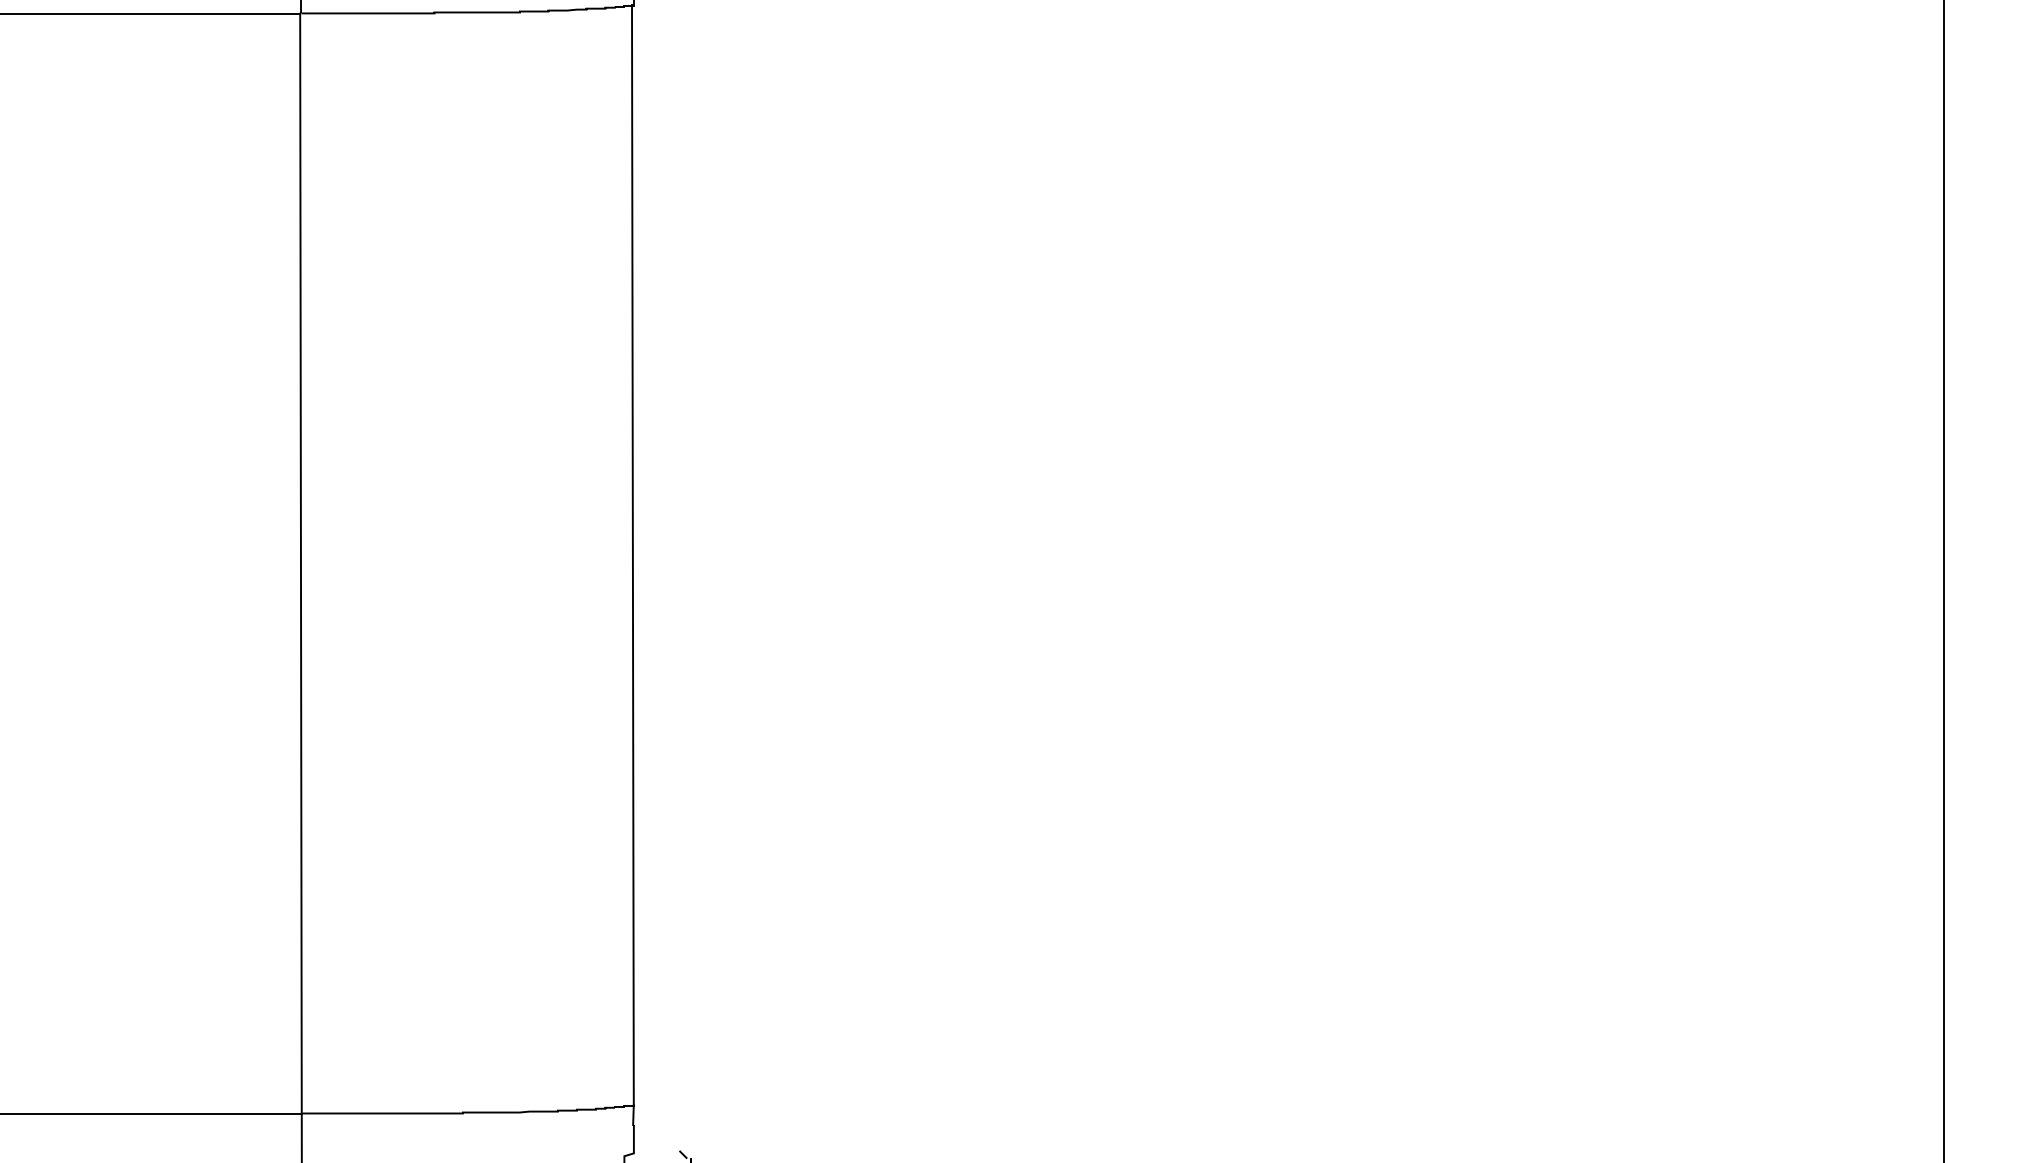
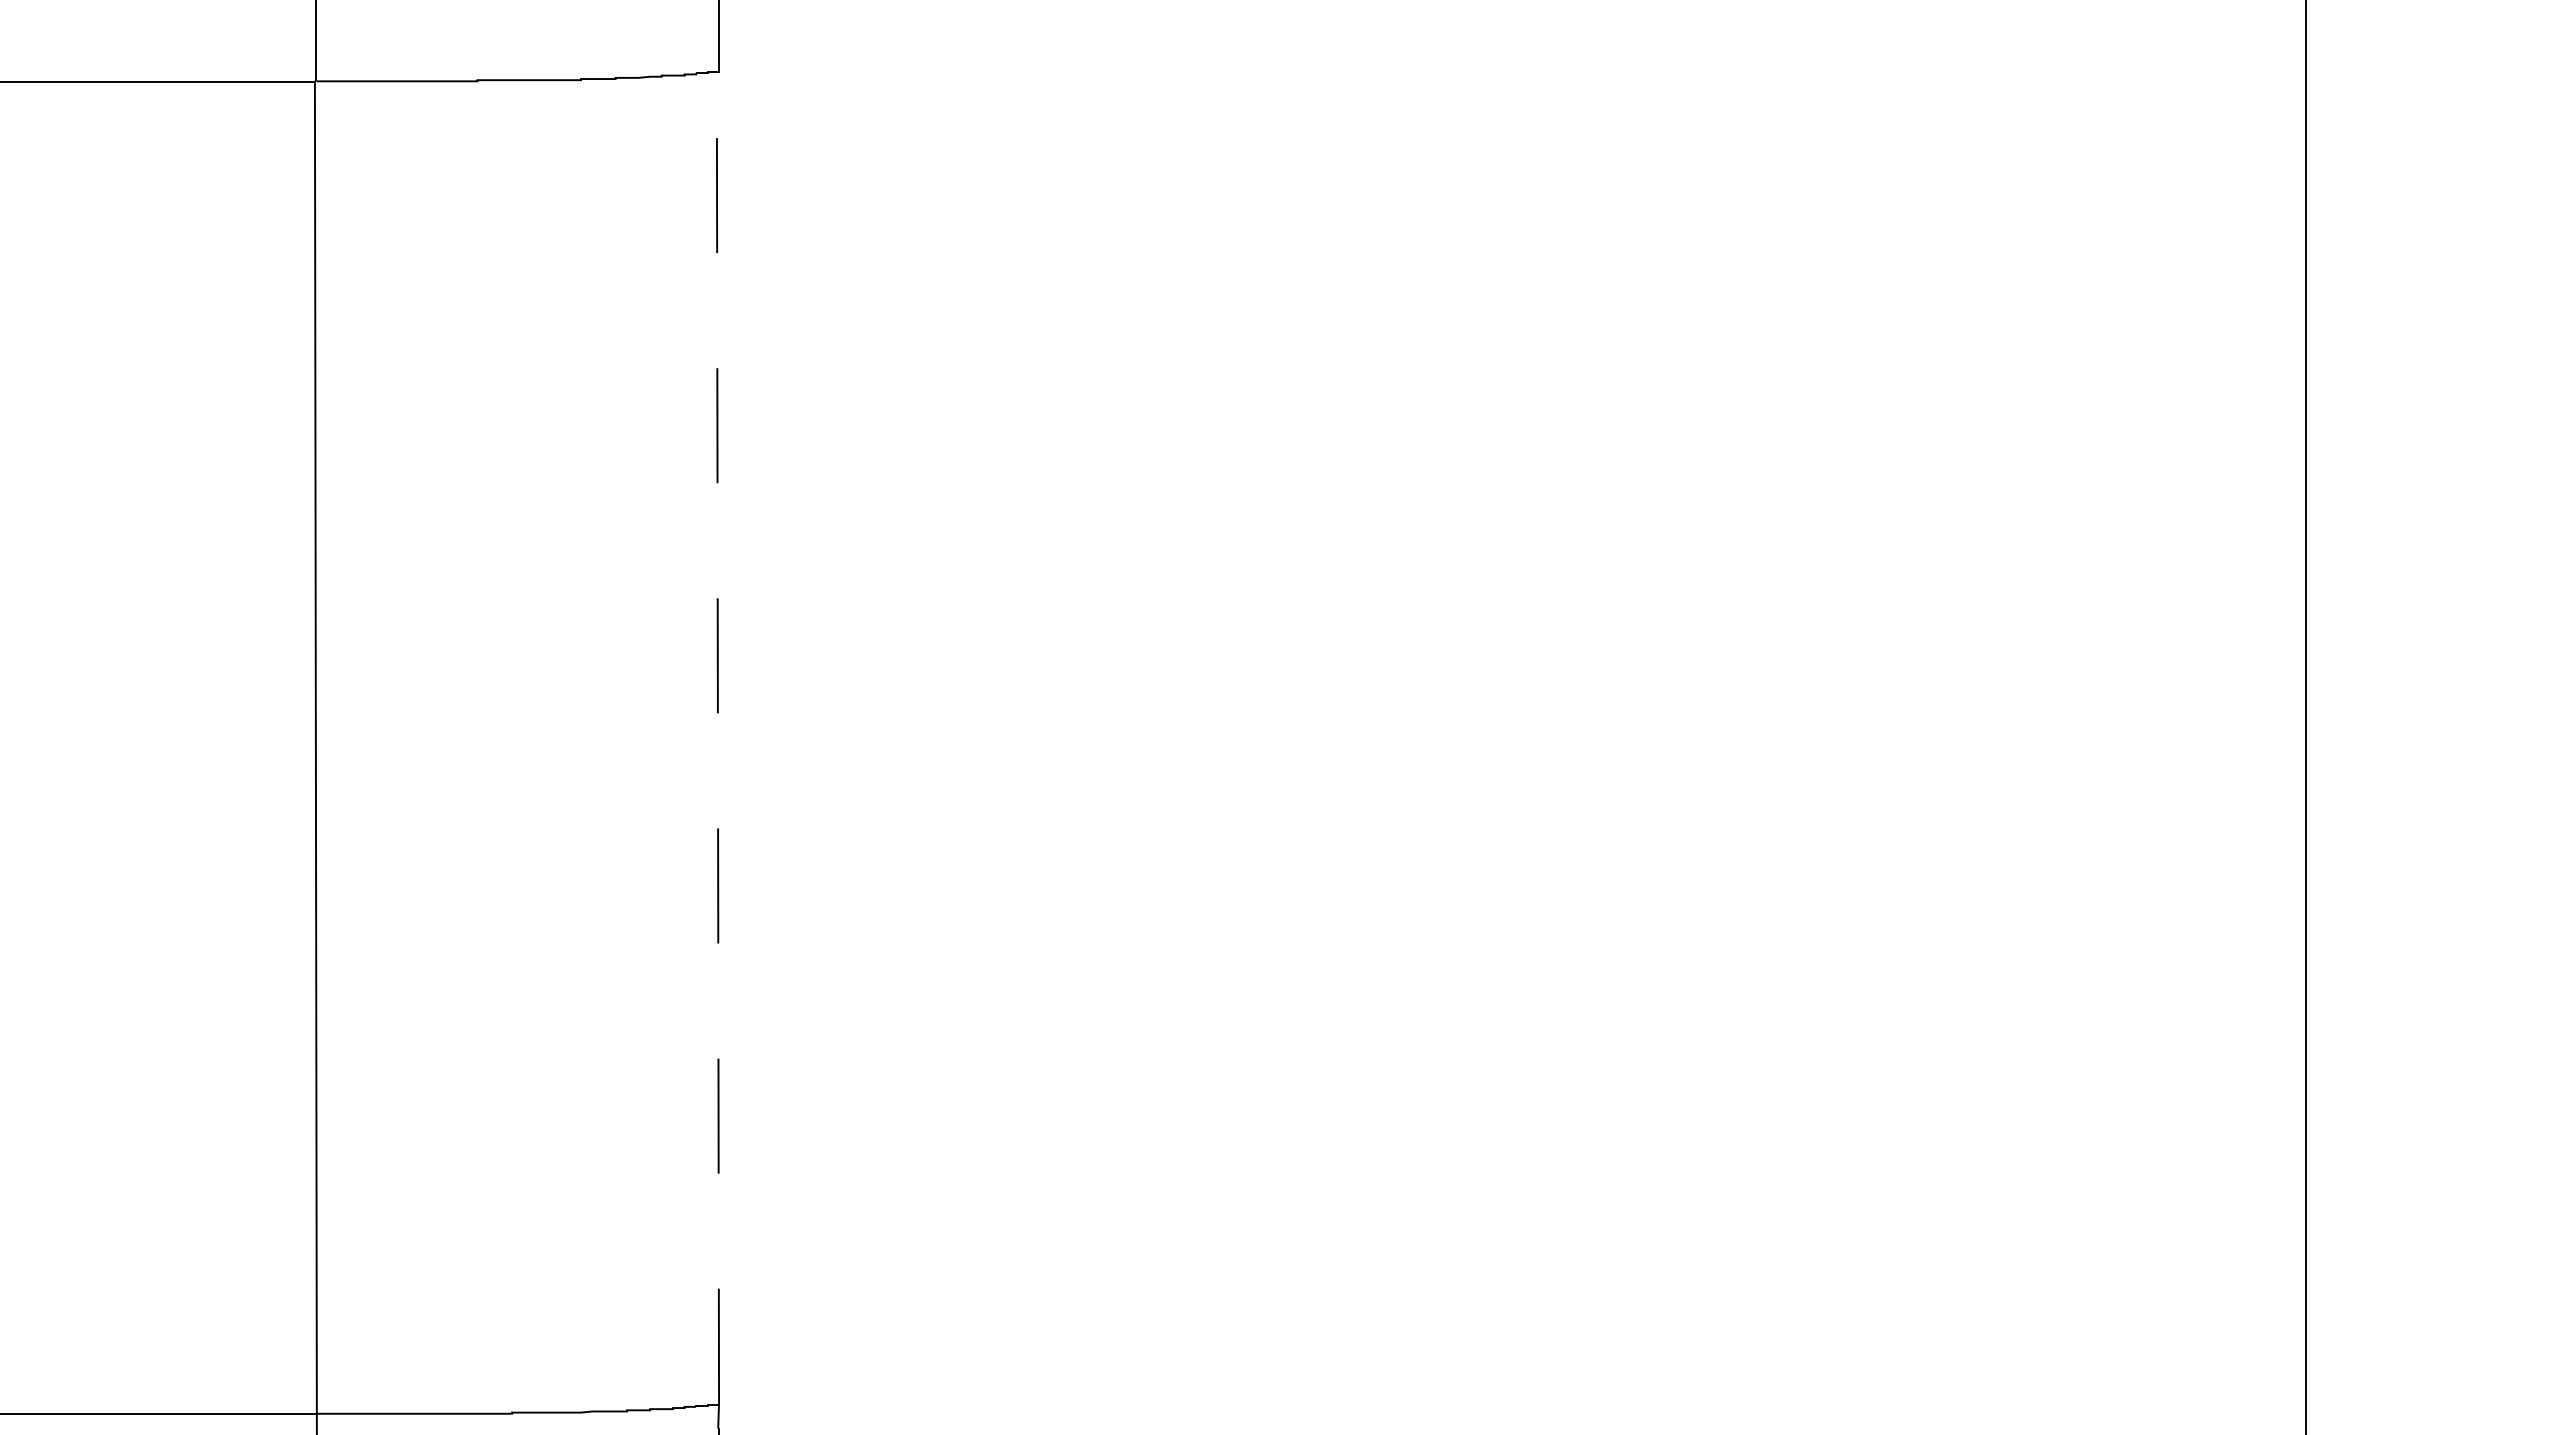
line: (632, 554) -> (717, 736), solid -> dashed

